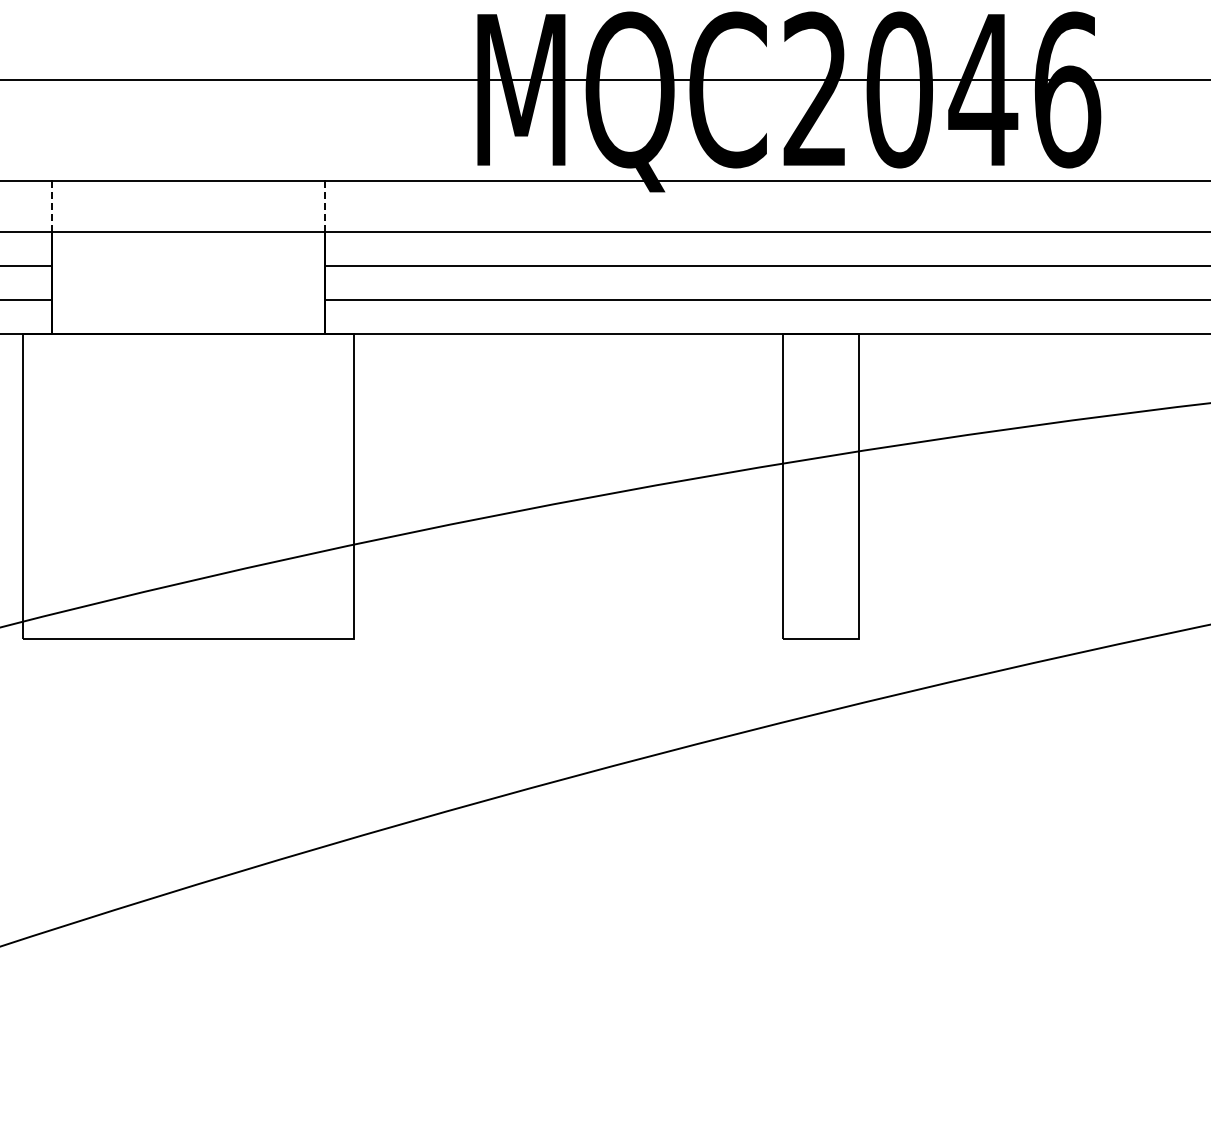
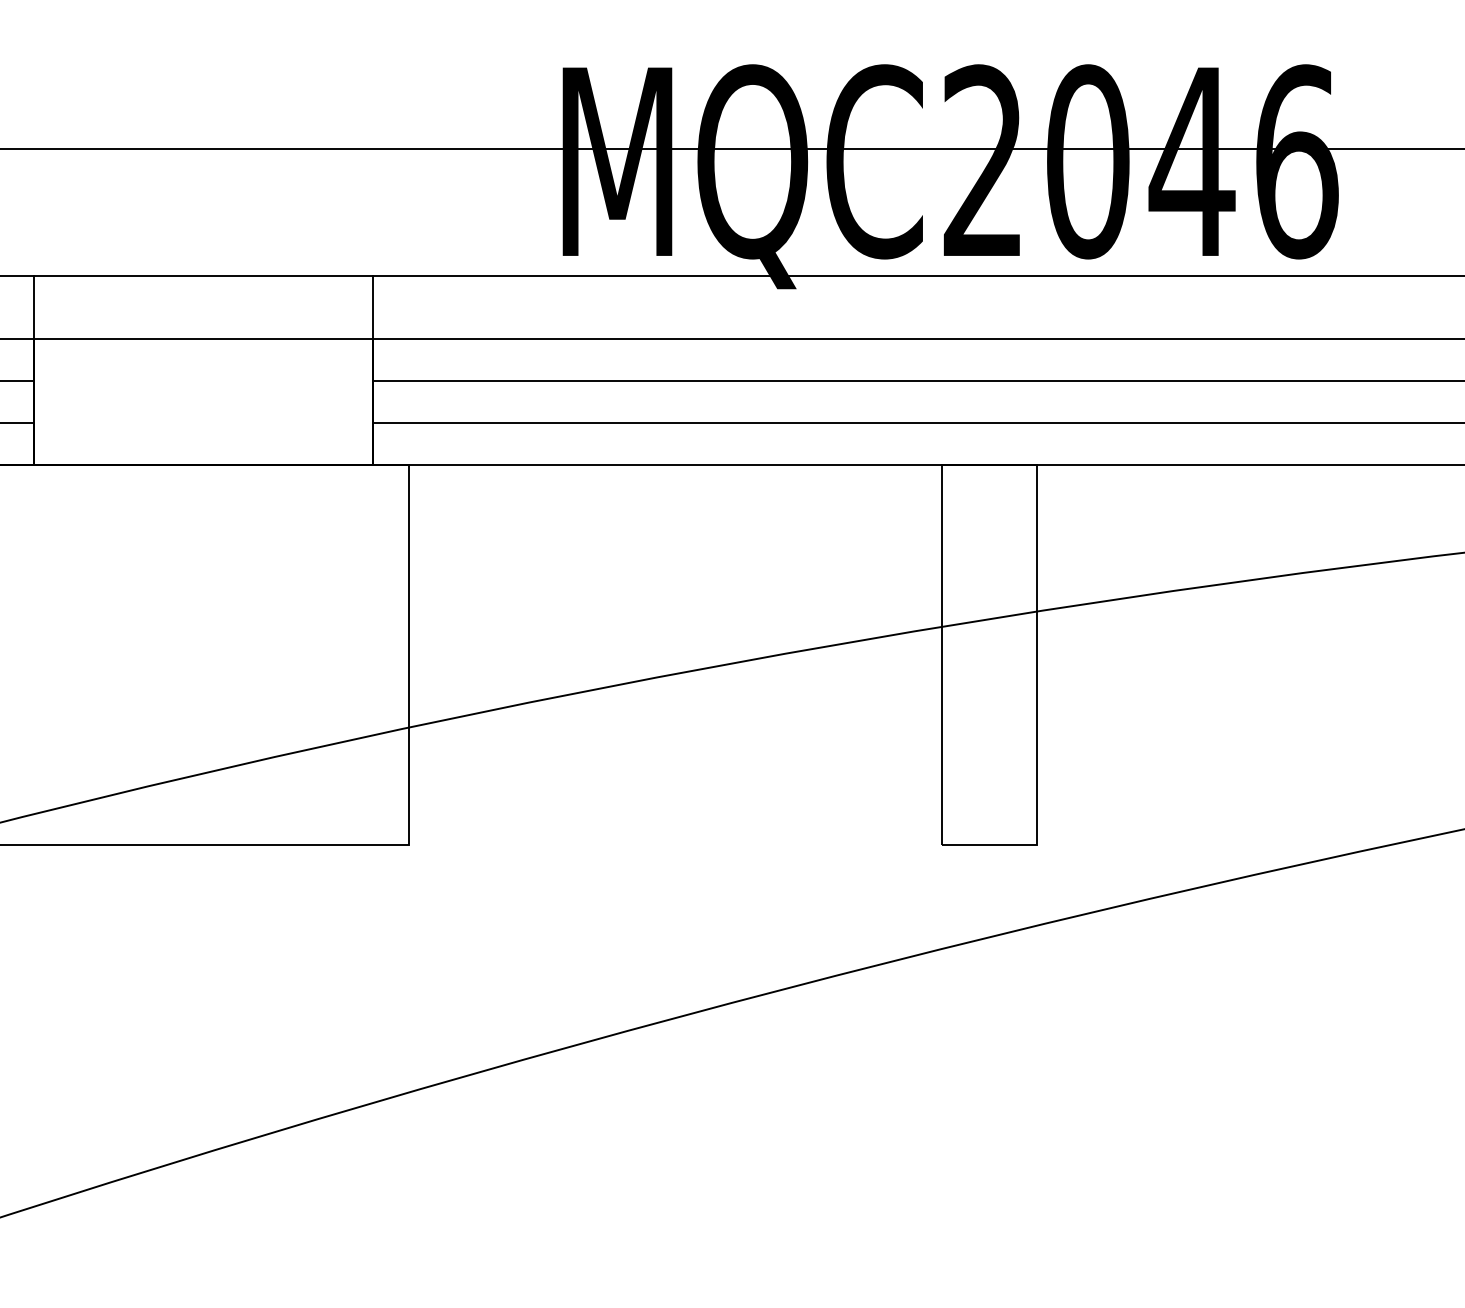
line: (52, 206) -> (34, 306), dashed -> solid
line: (324, 206) -> (372, 306), dashed -> solid

